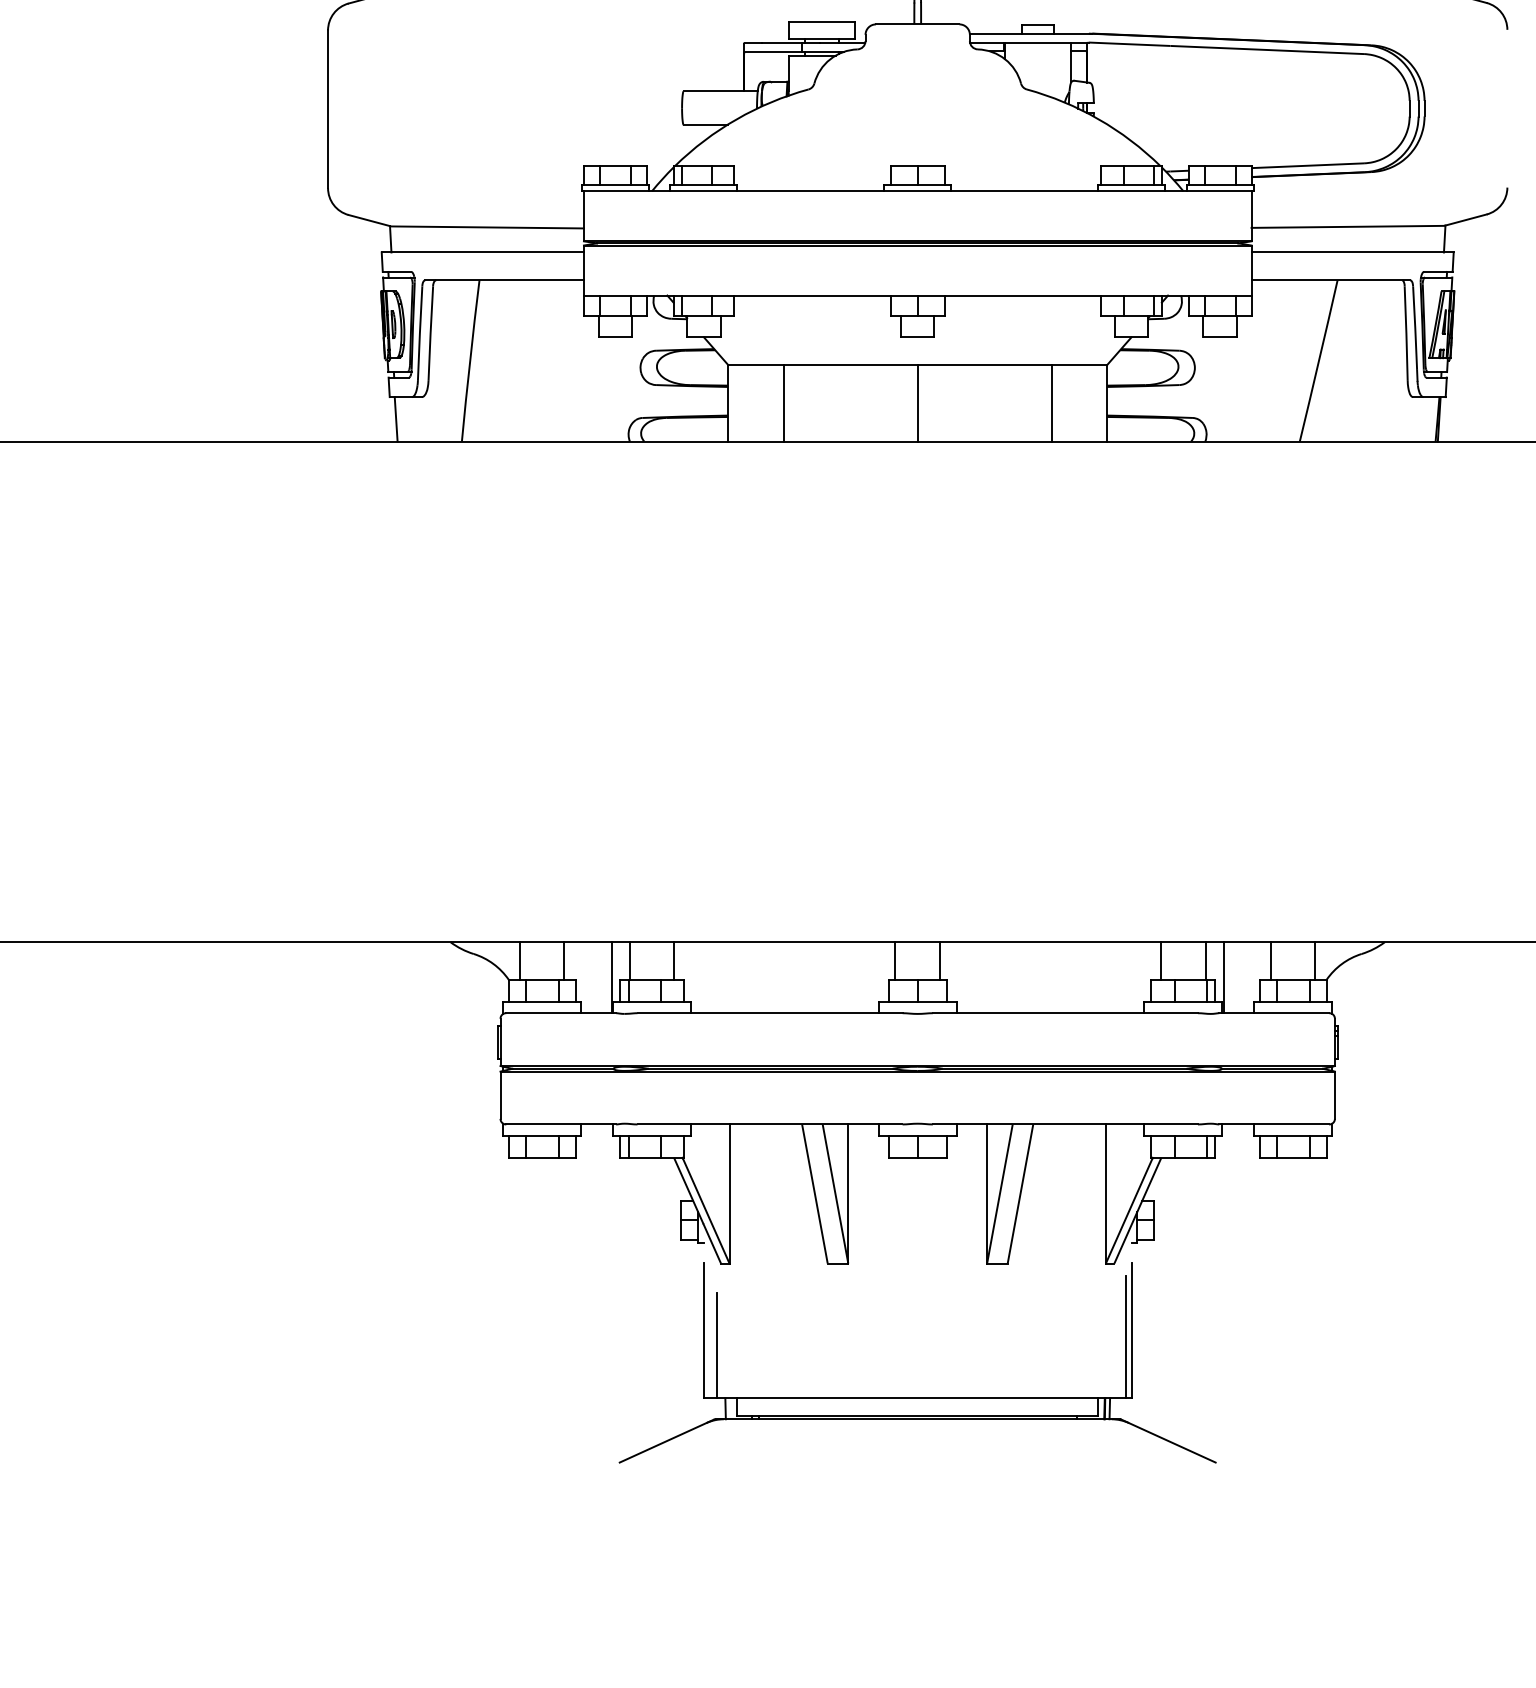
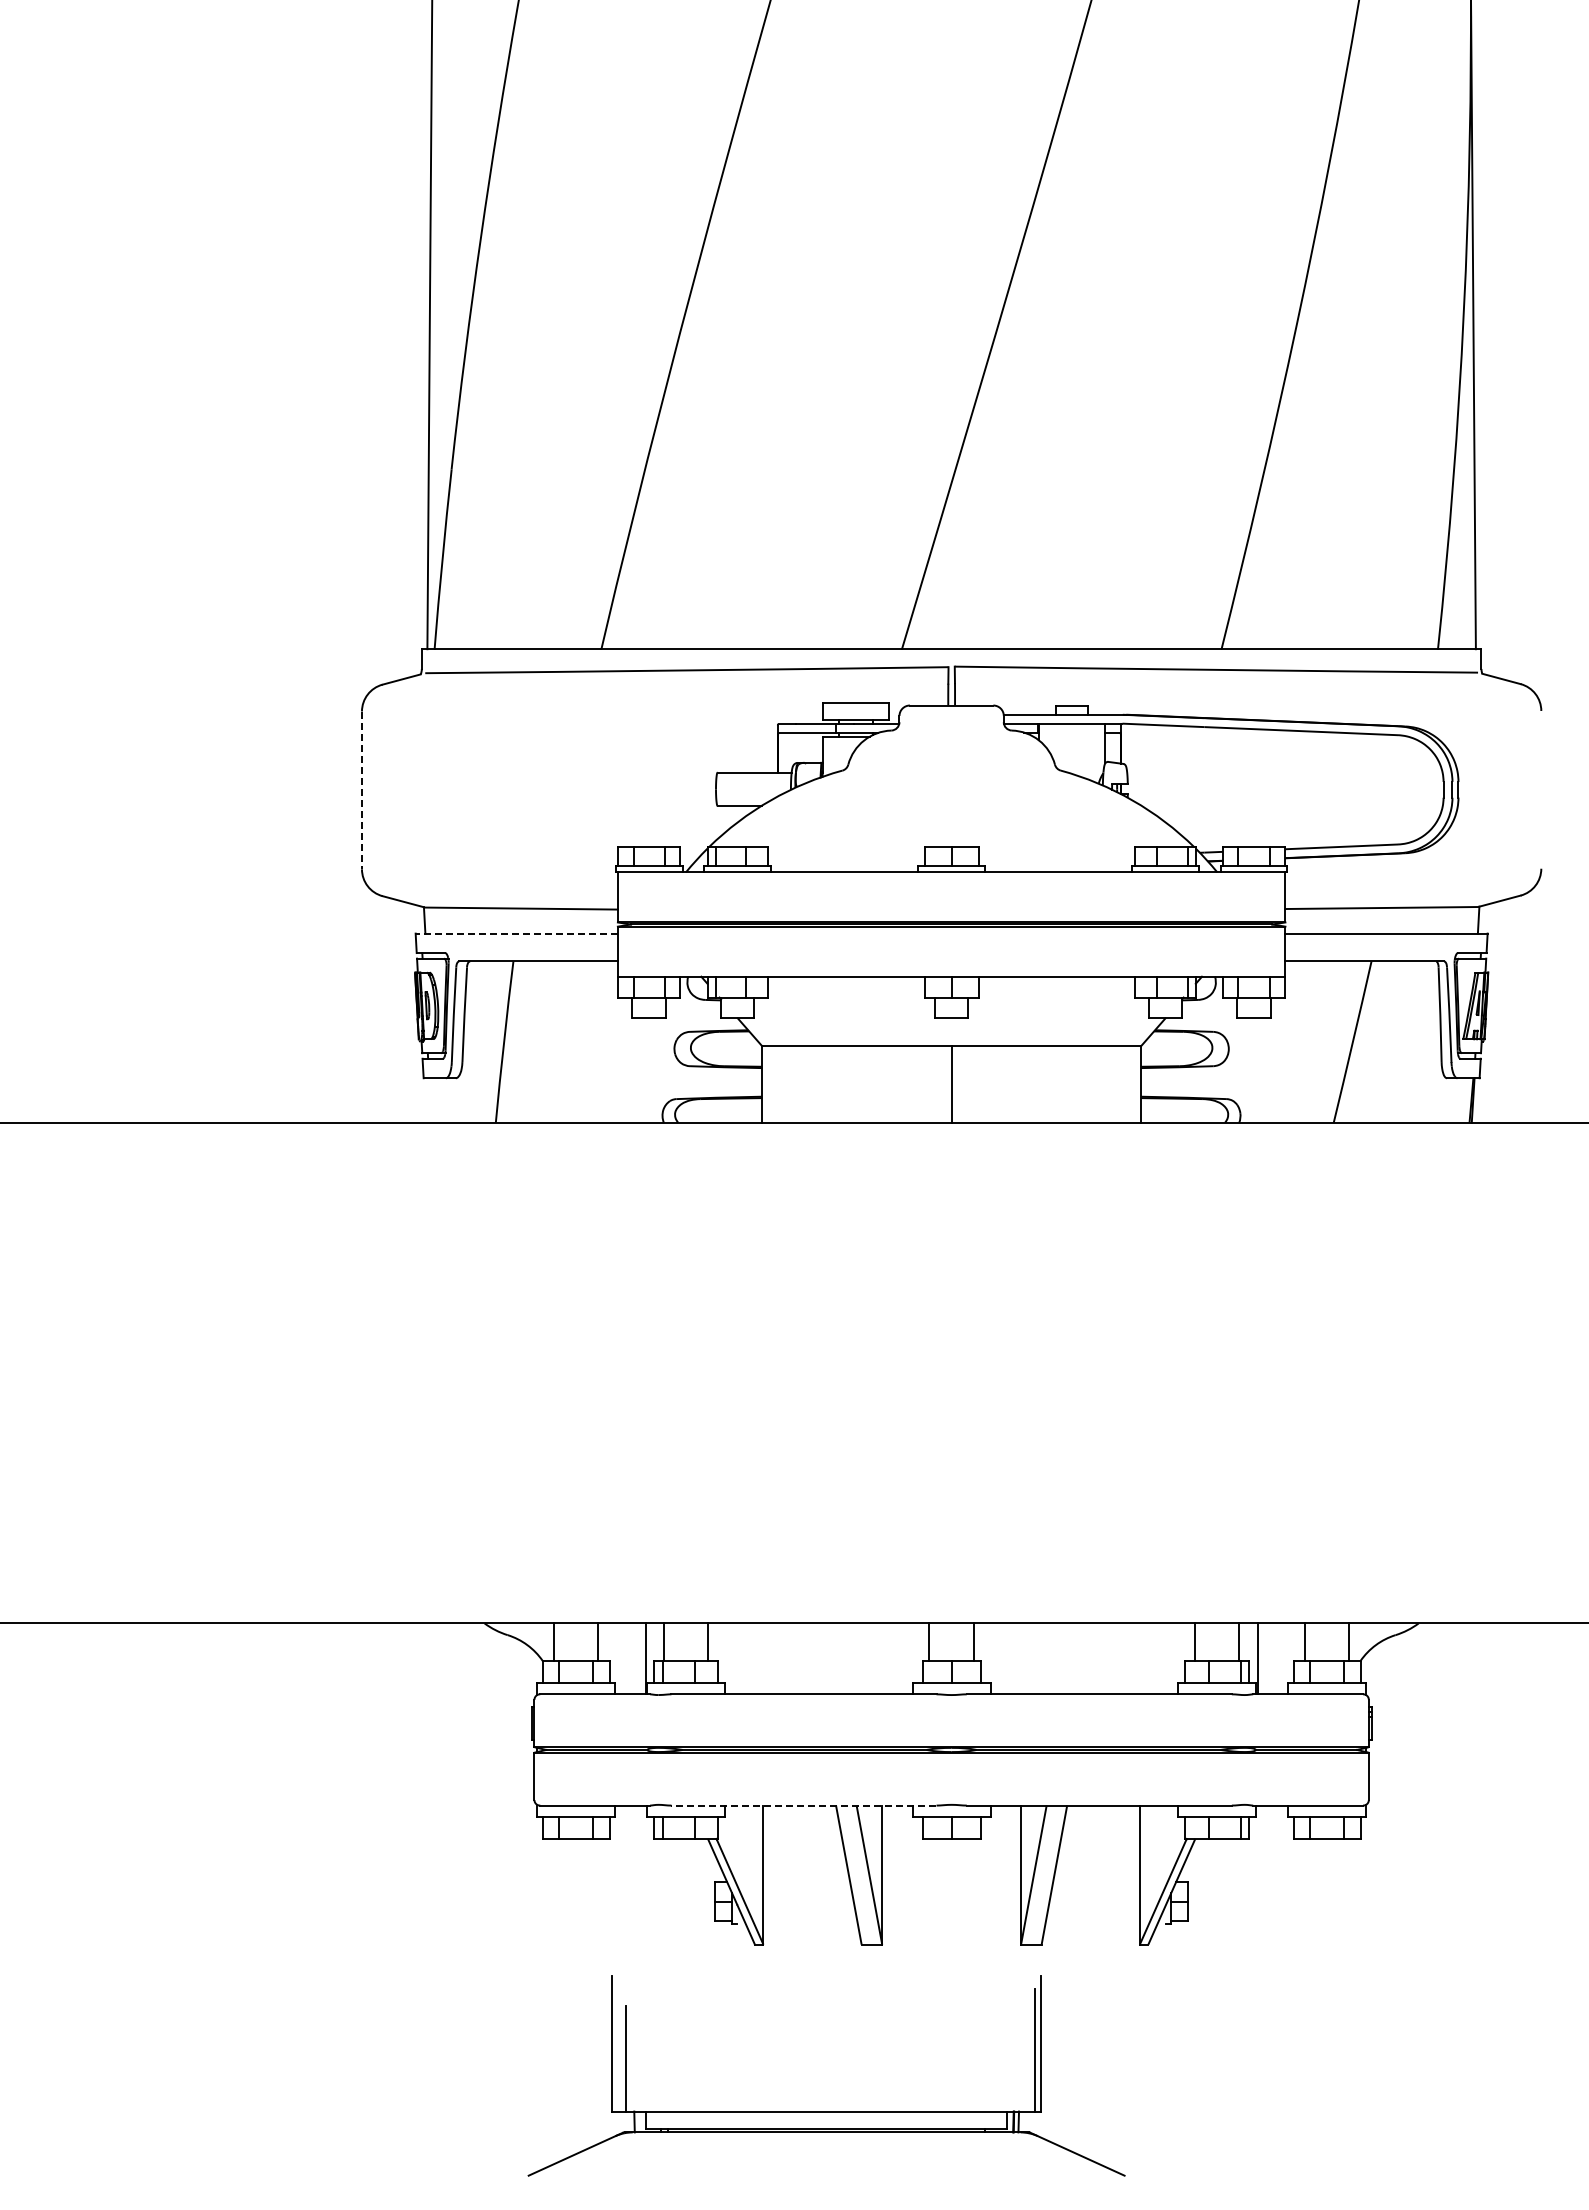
line: (327, 109) -> (361, 790), solid -> dashed
line: (482, 252) -> (516, 933), solid -> dashed
line: (783, 403) -> (817, 1084), removed
line: (1051, 403) -> (1085, 1084), removed
line: (395, 419) -> (429, 1100), removed
line: (769, 1124) -> (803, 1805), solid -> dashed
part: (917, 1398) -> (826, 2111), moved

